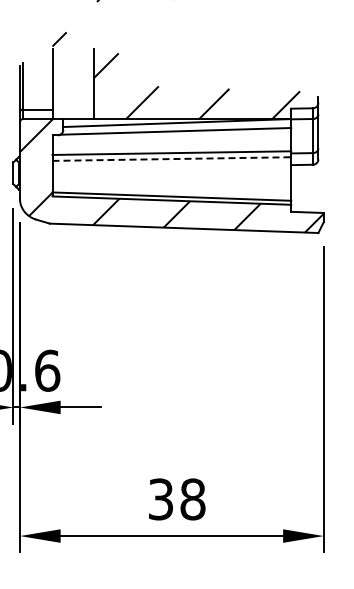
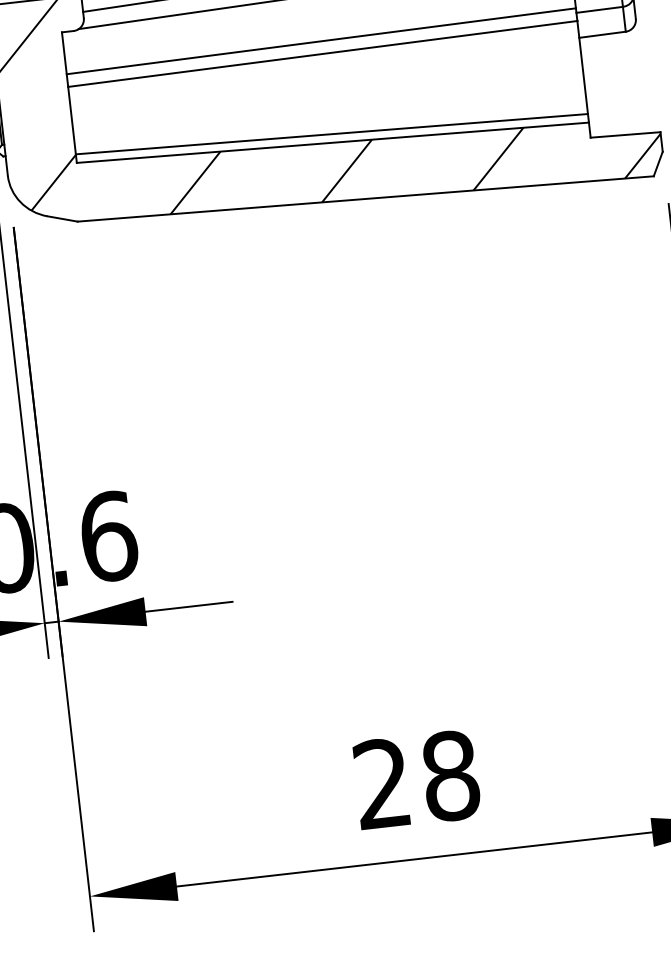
line: (172, 159) -> (324, 54), dashed -> solid
text: (160, 499) -> (381, 784), 38 -> 28

